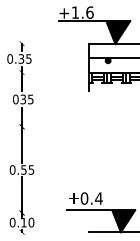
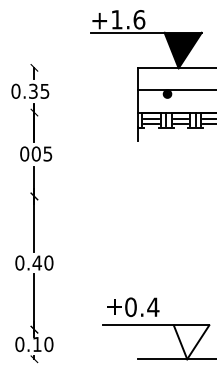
text: (23, 99) -> (36, 154), 035 -> 005
text: (27, 169) -> (42, 262), 0.55 -> 0.40
fill: (123, 221) -> (191, 342), removed

